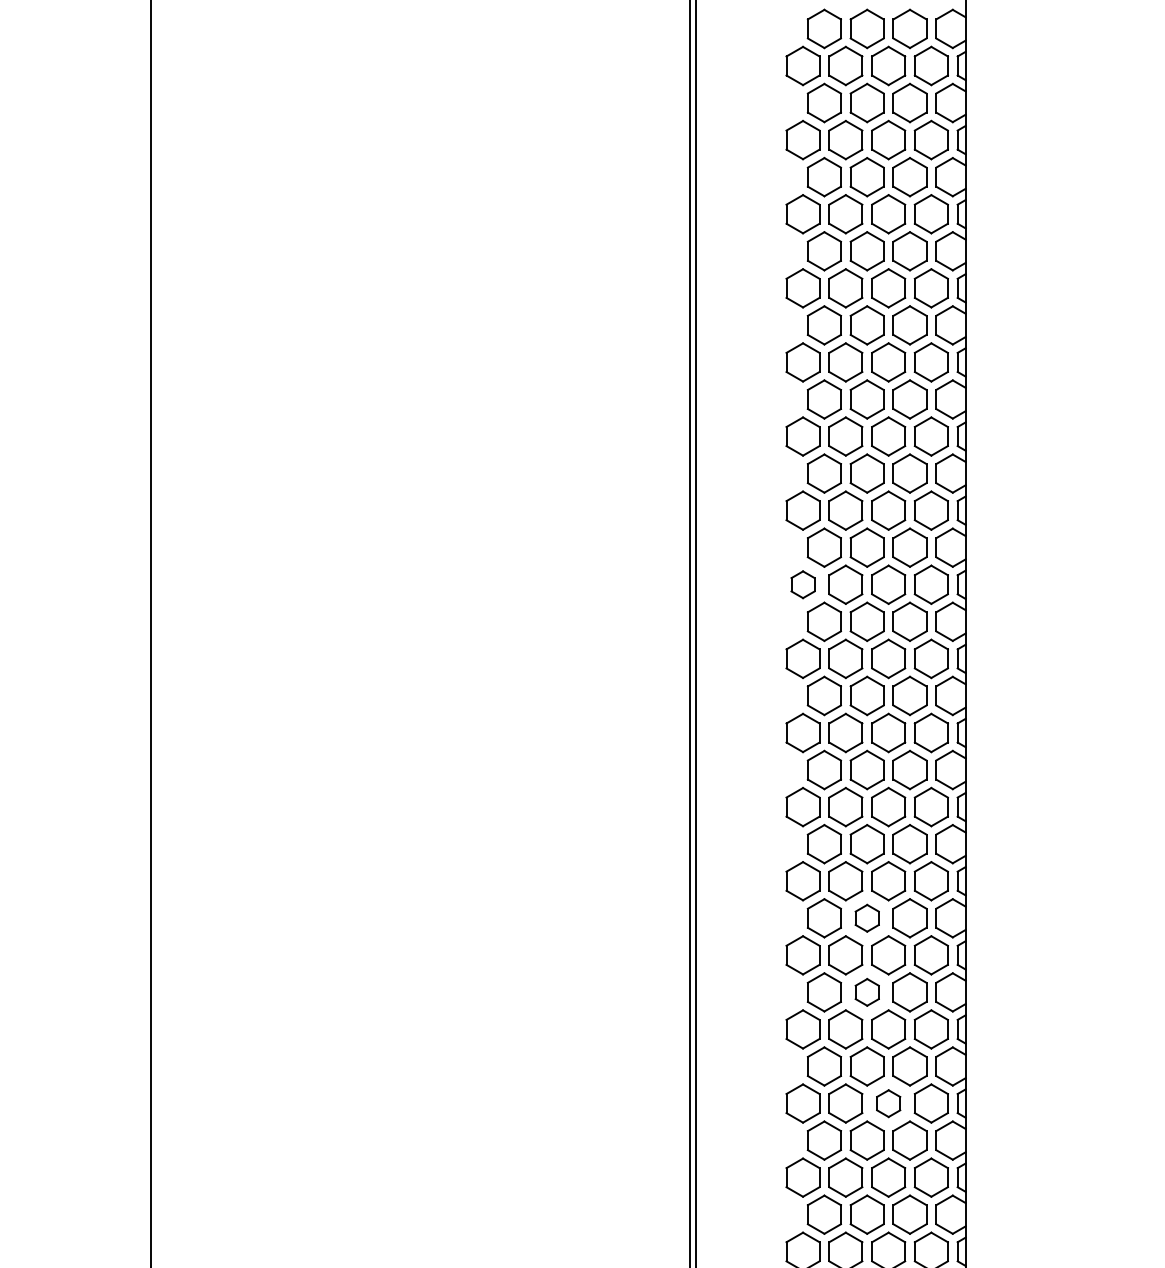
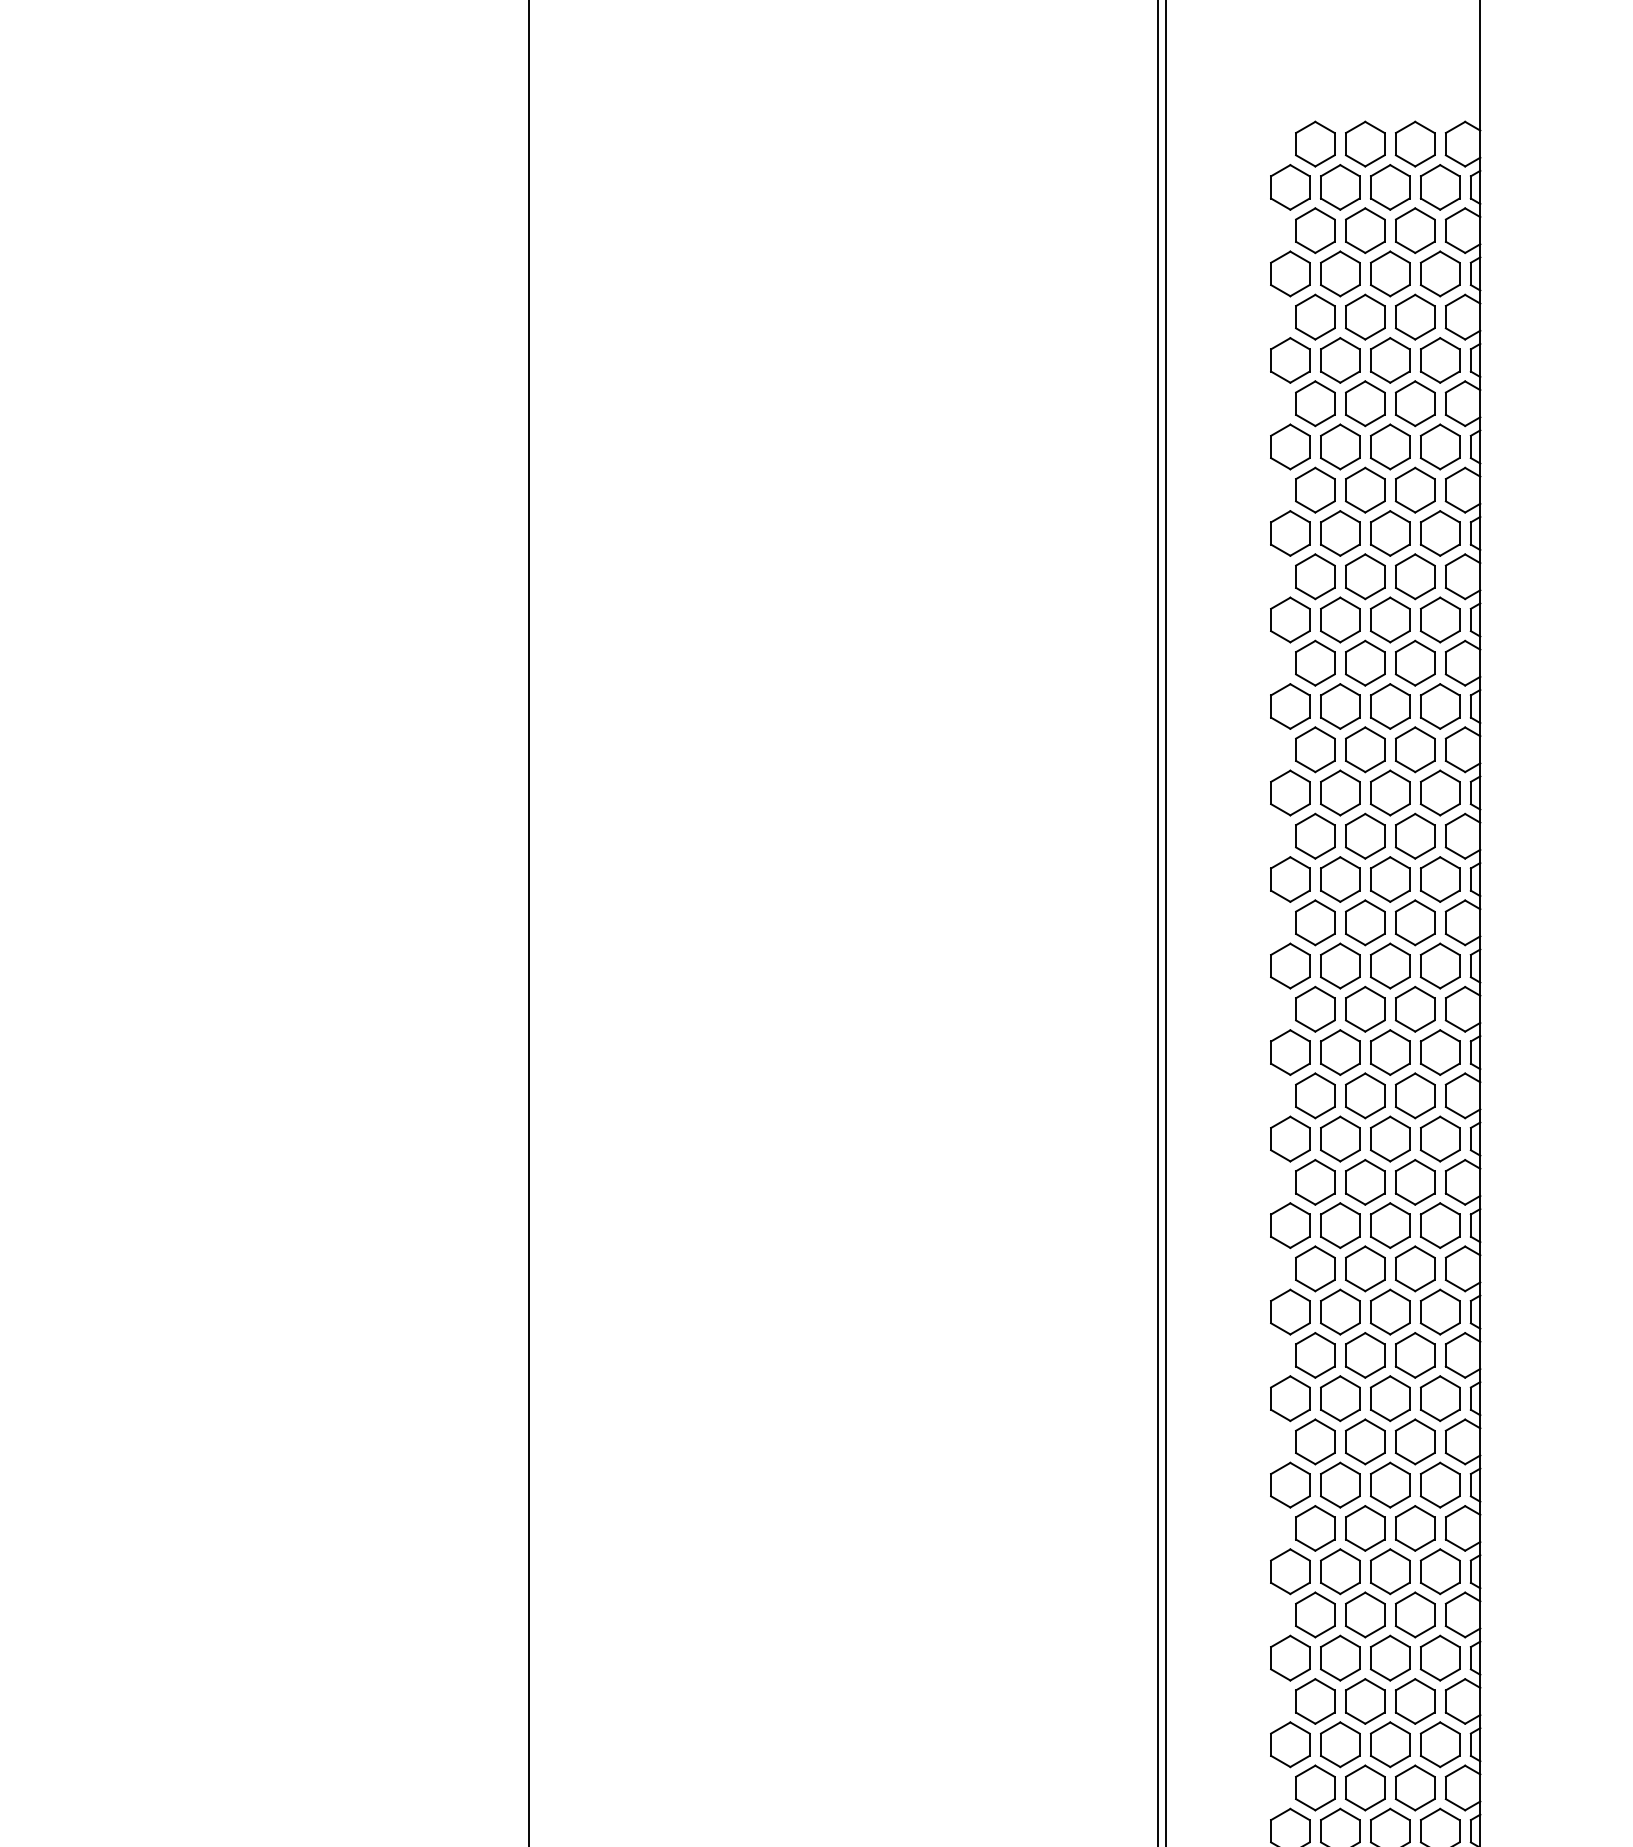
part: (803, 584) -> (1290, 792), size x1.43
part: (867, 918) -> (1365, 1182), size x1.43
part: (867, 992) -> (1365, 1268), size x1.43
part: (888, 1103) -> (1390, 1398), size x1.43

